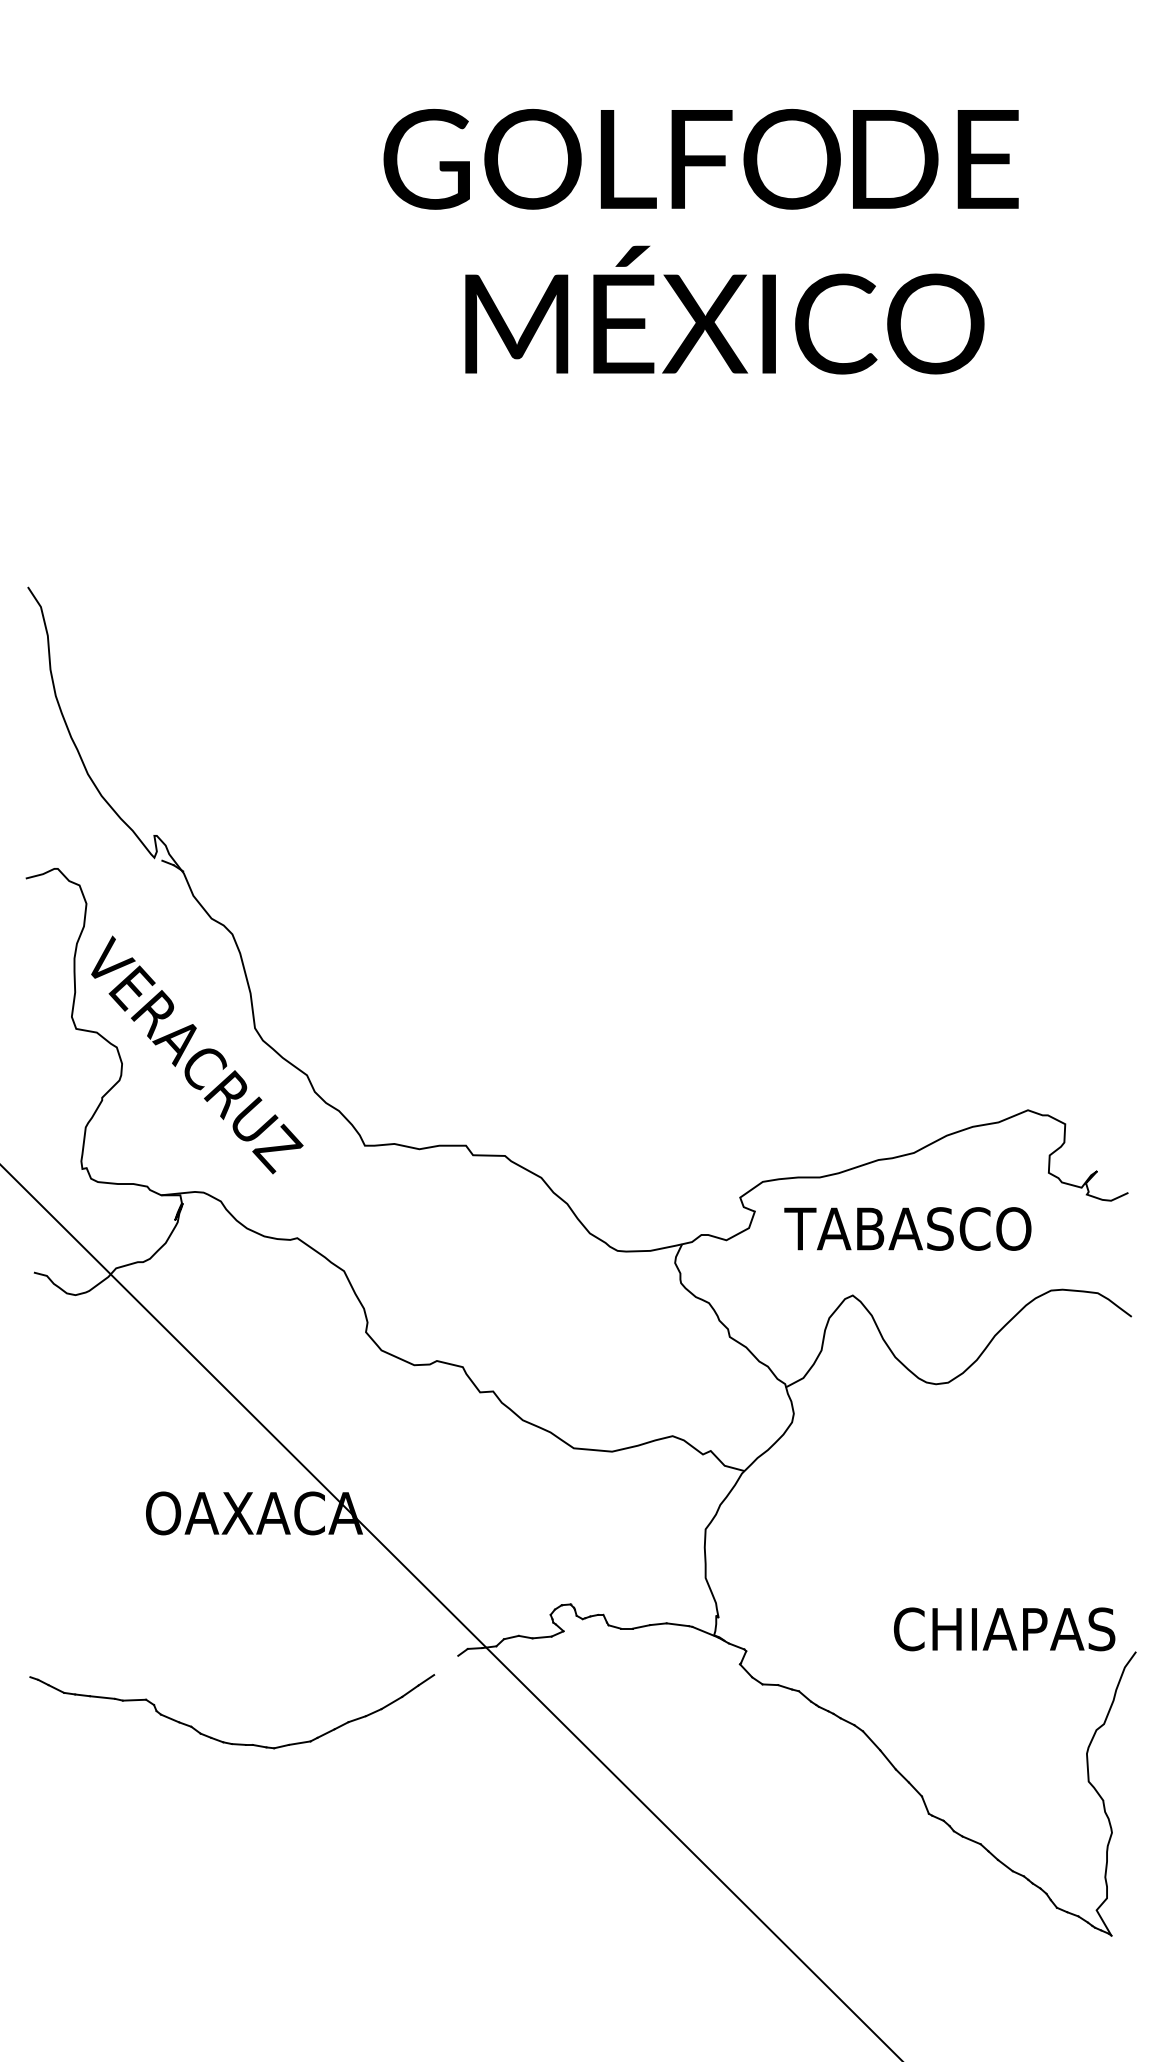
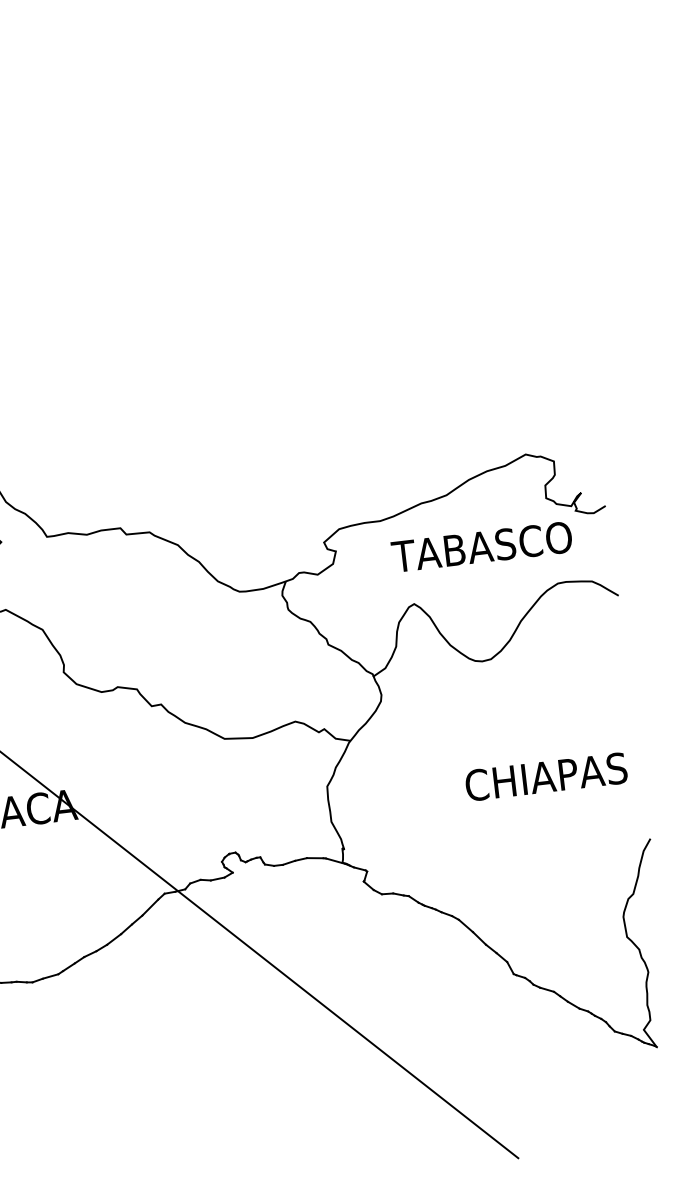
text: (907, 1228) -> (481, 546), moved
text: (1004, 1629) -> (546, 777), moved
line: (446, 1665) -> (150, 907), added

